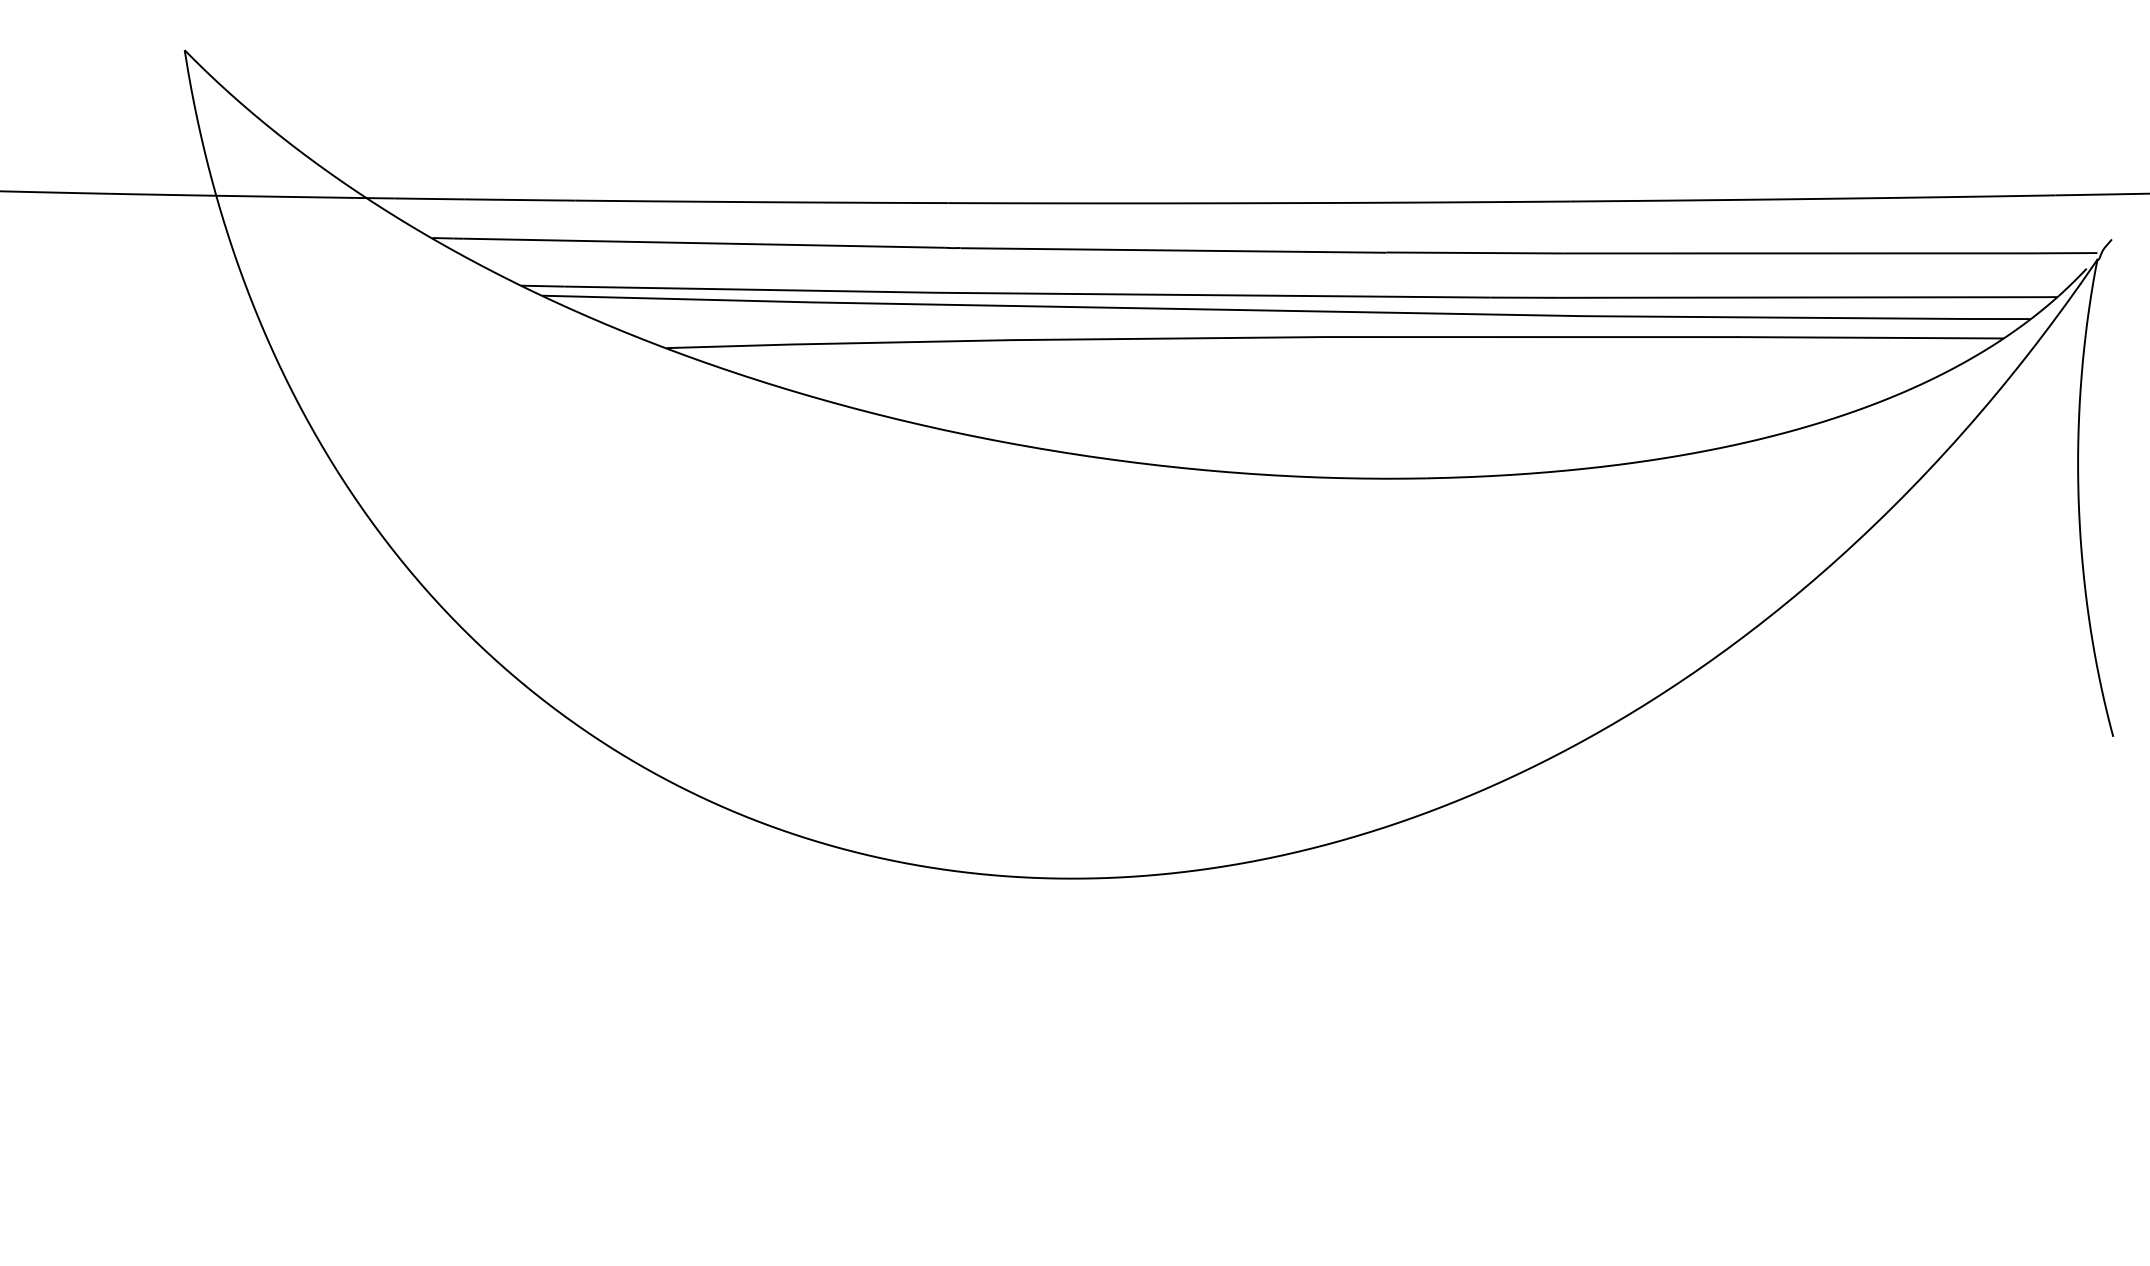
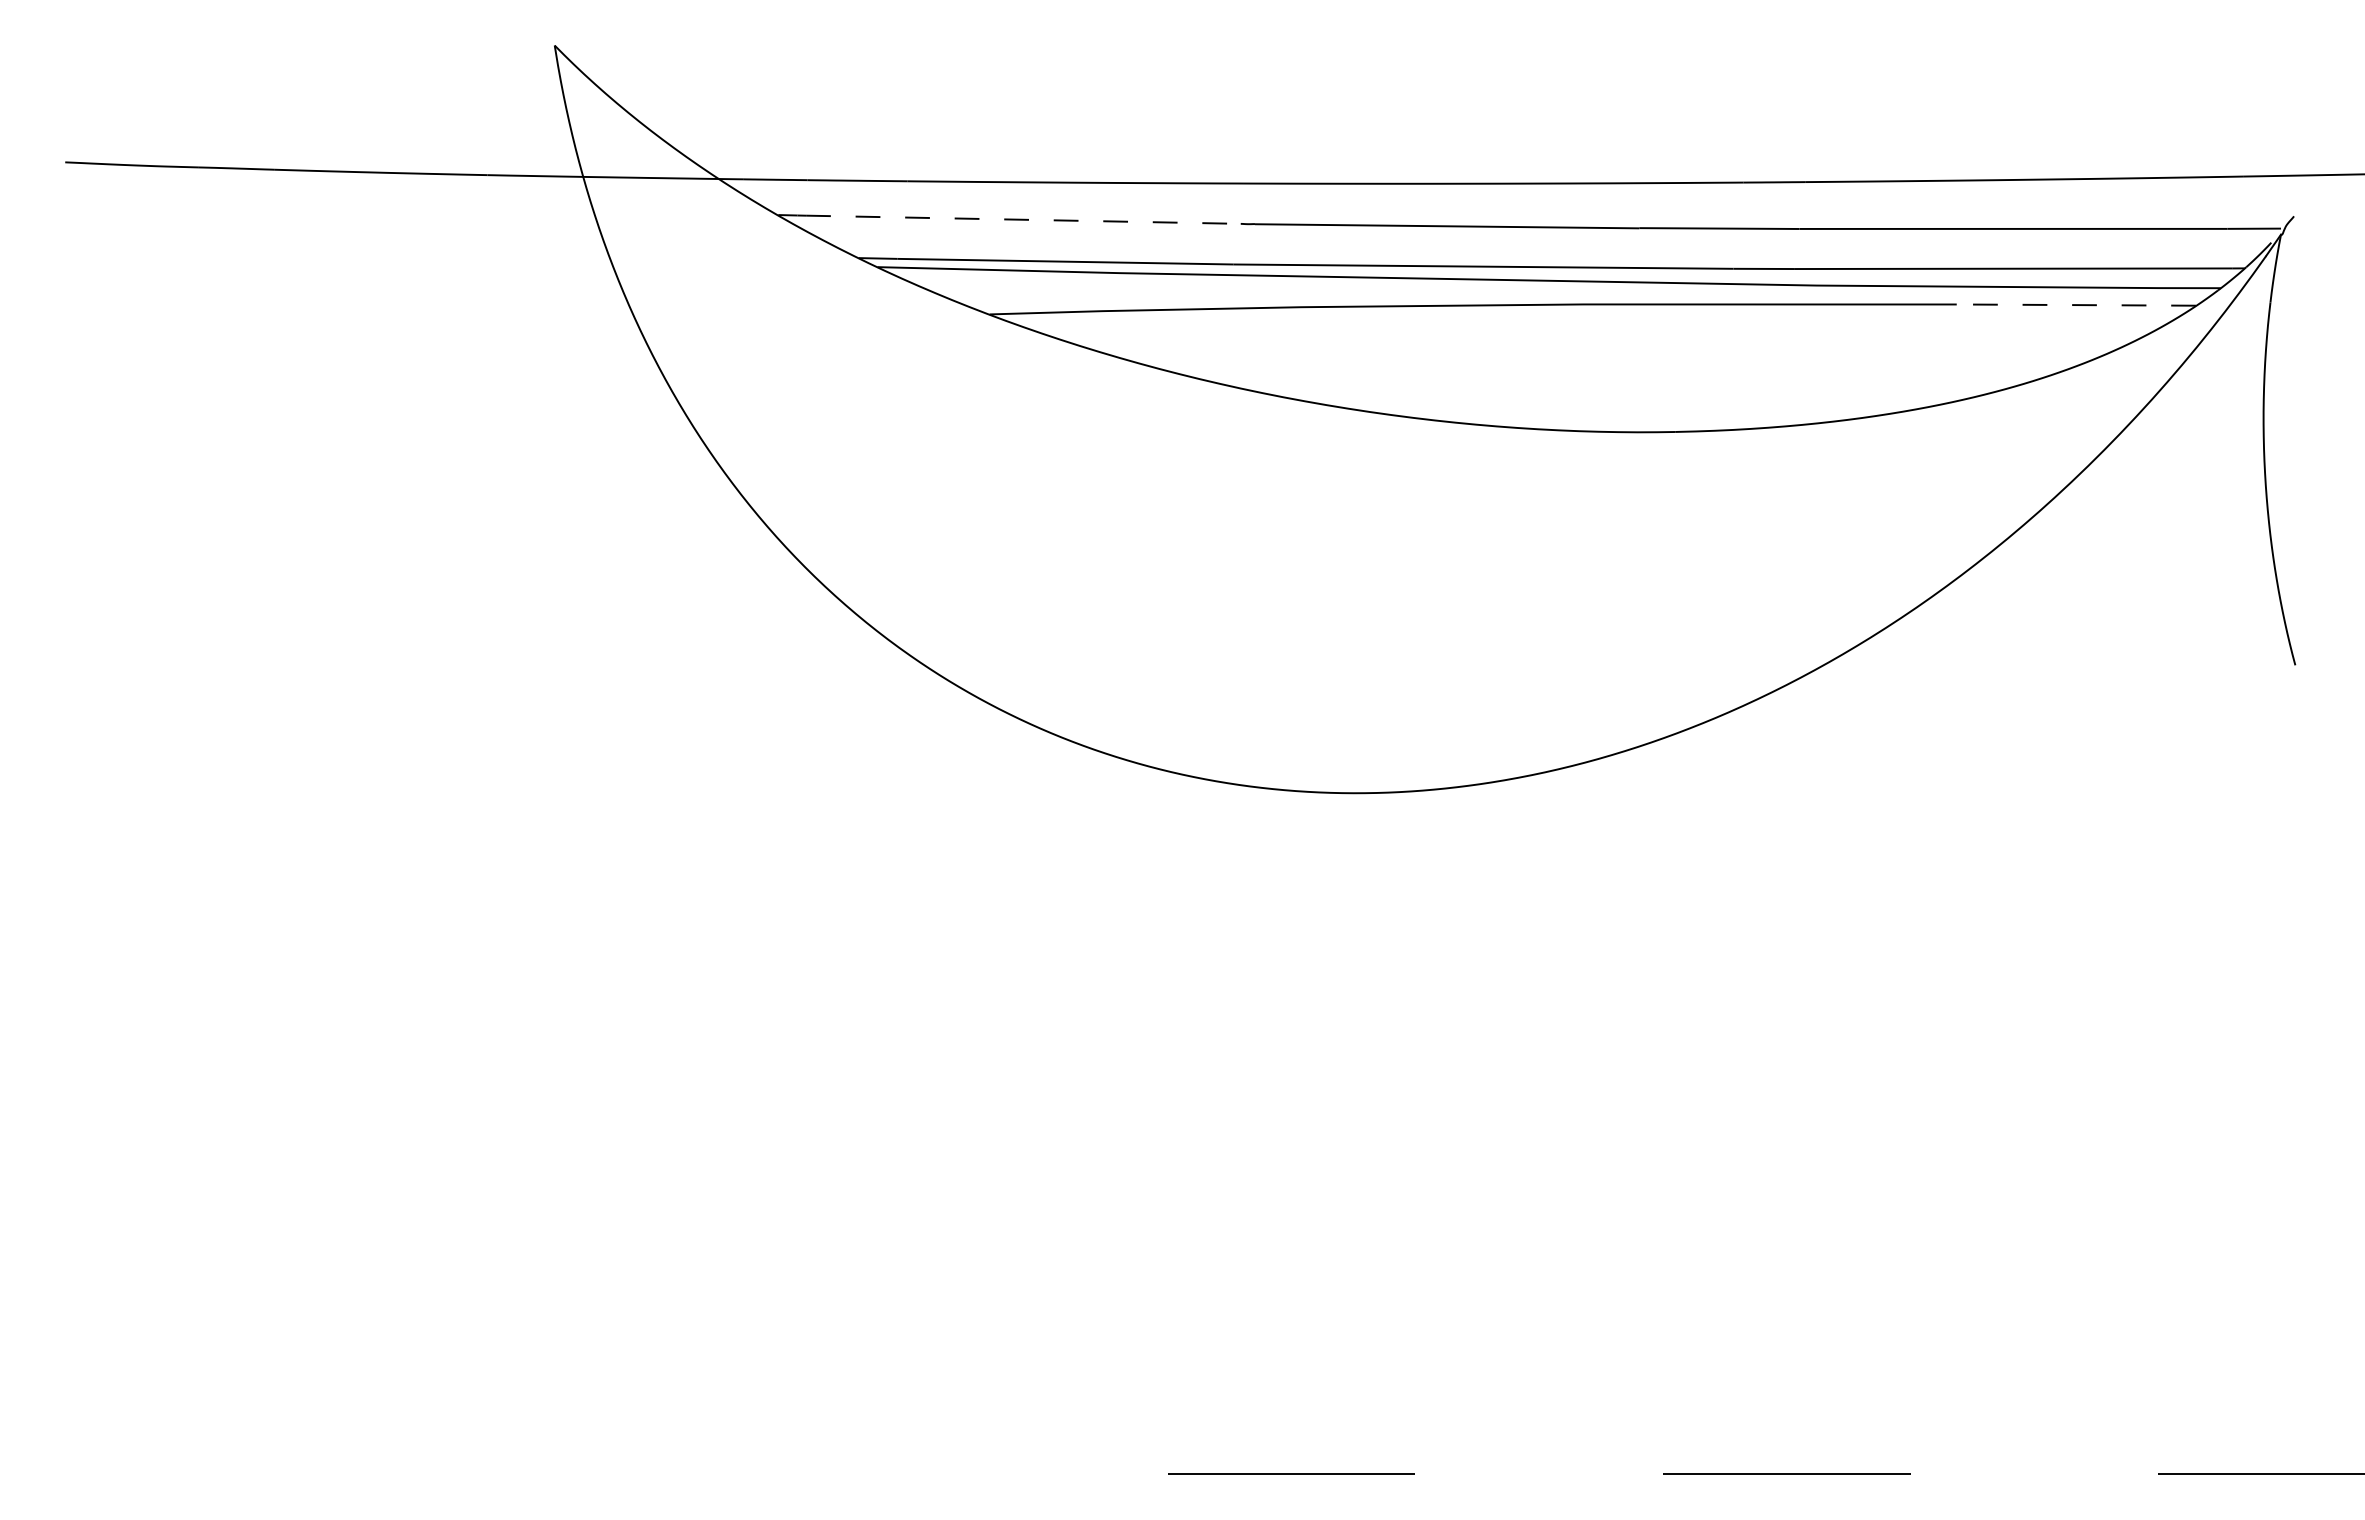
line: (704, 242) -> (1023, 219), solid -> dashed
line: (1870, 338) -> (2076, 305), solid -> dashed

